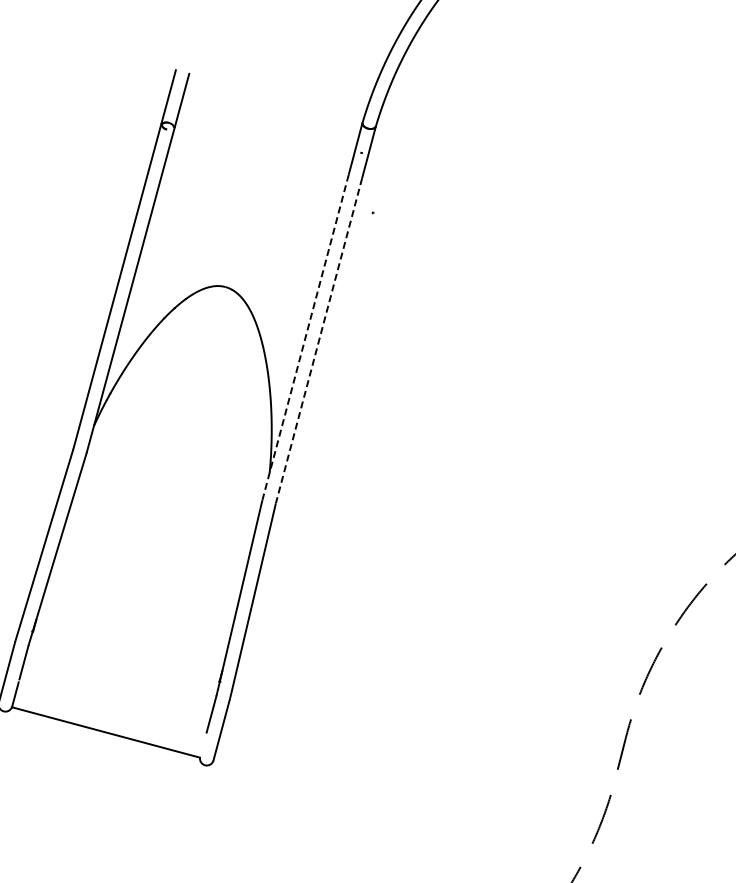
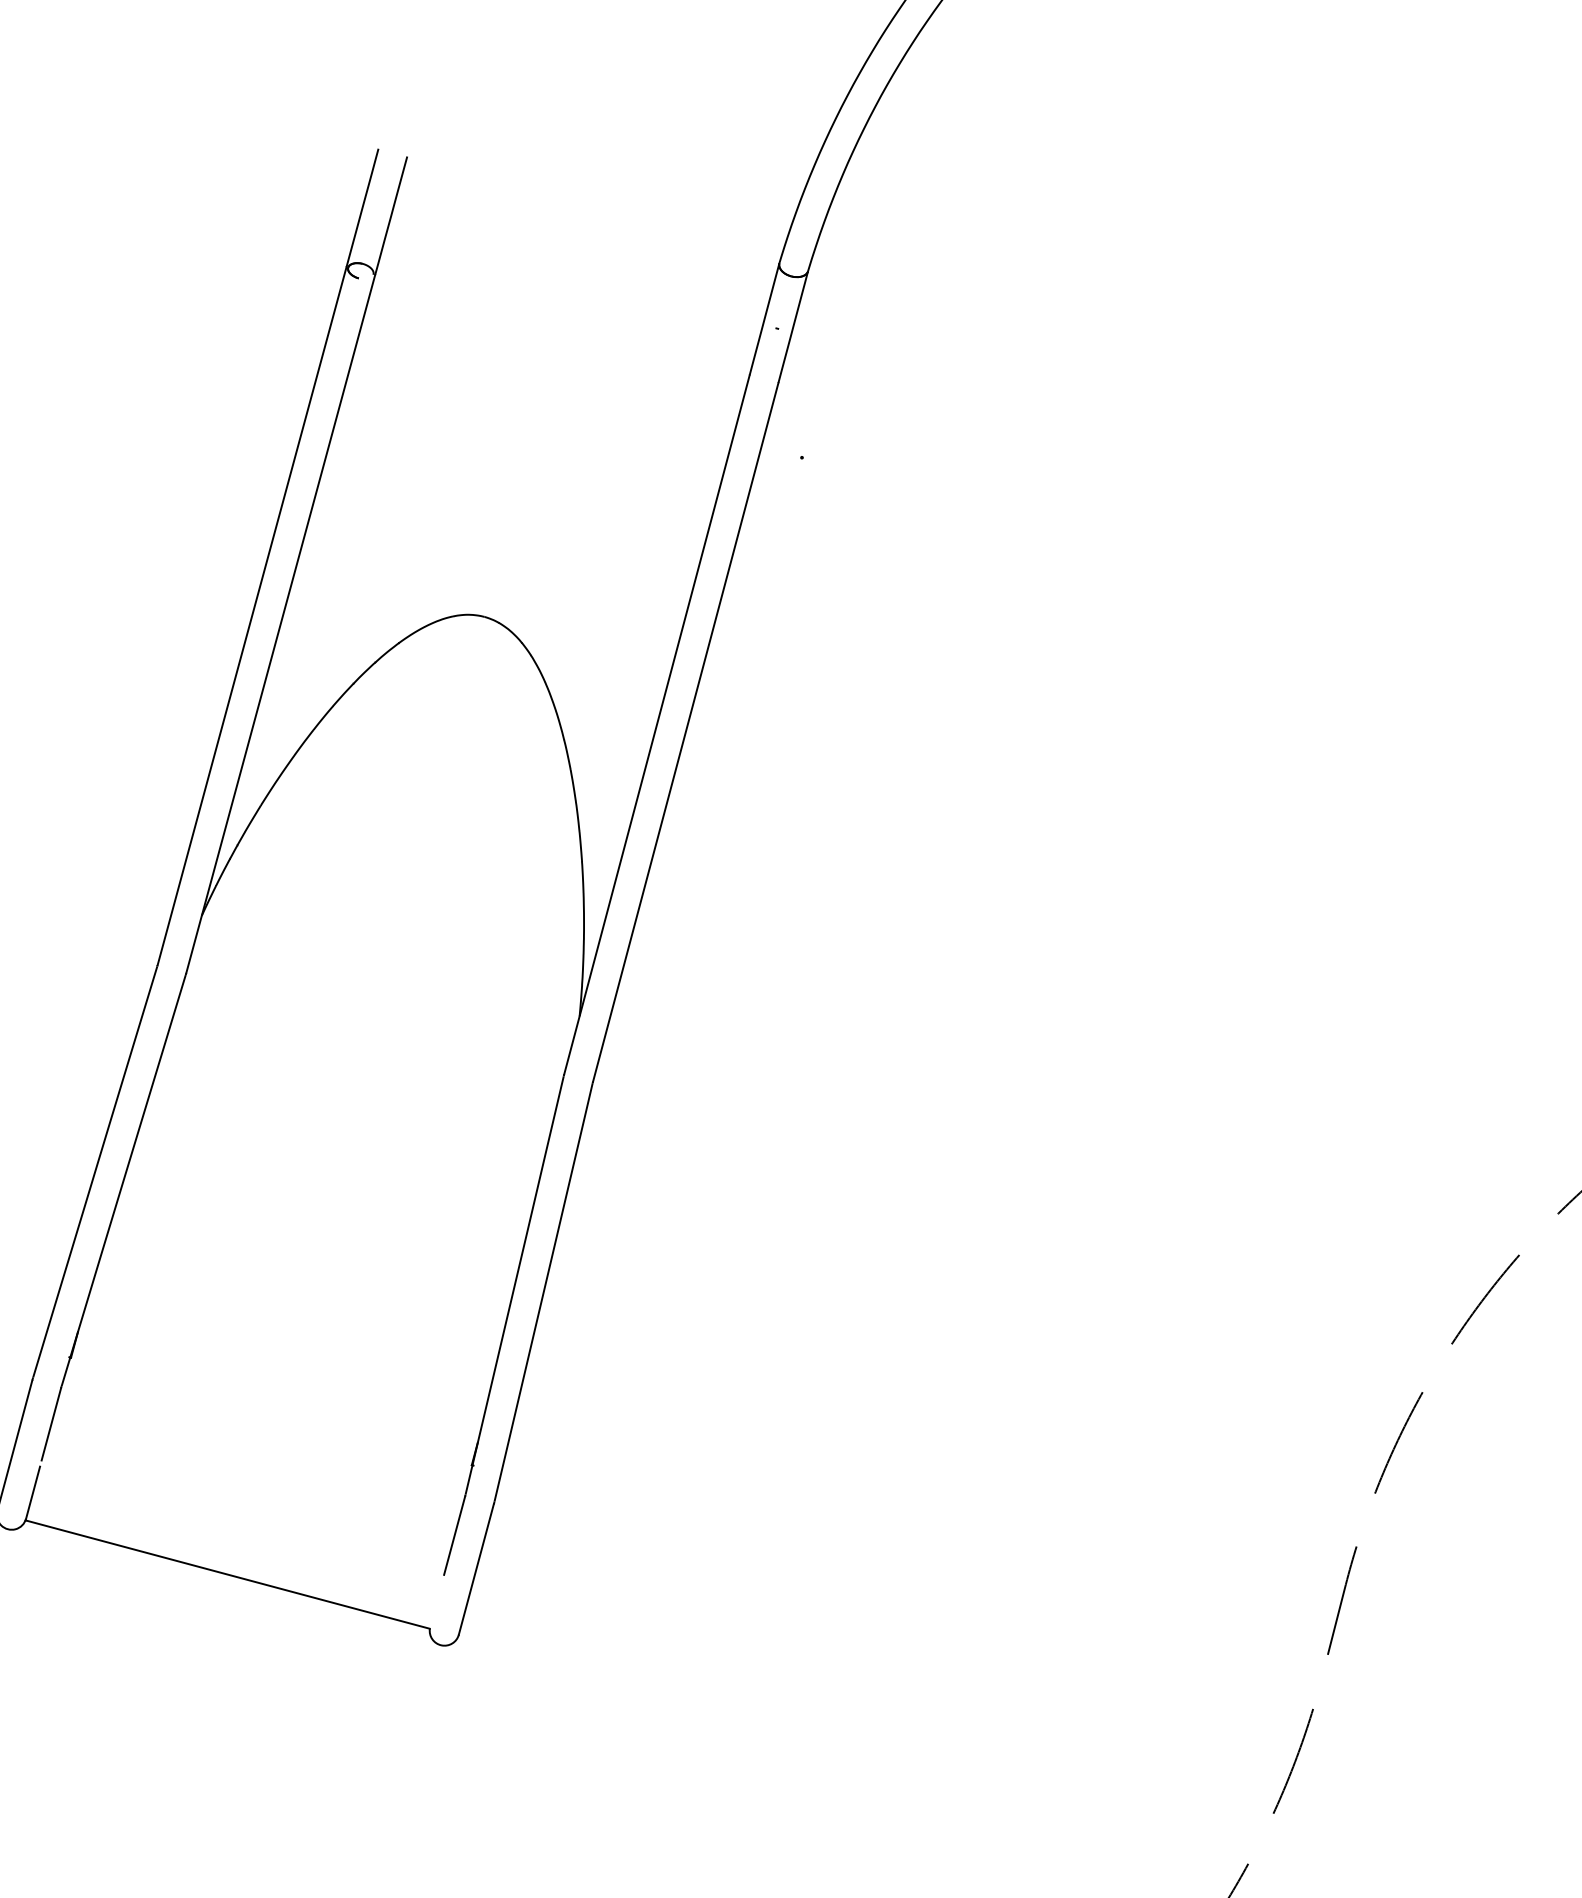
line: (305, 337) -> (656, 725), dashed -> solid
line: (318, 341) -> (684, 734), dashed -> solid

